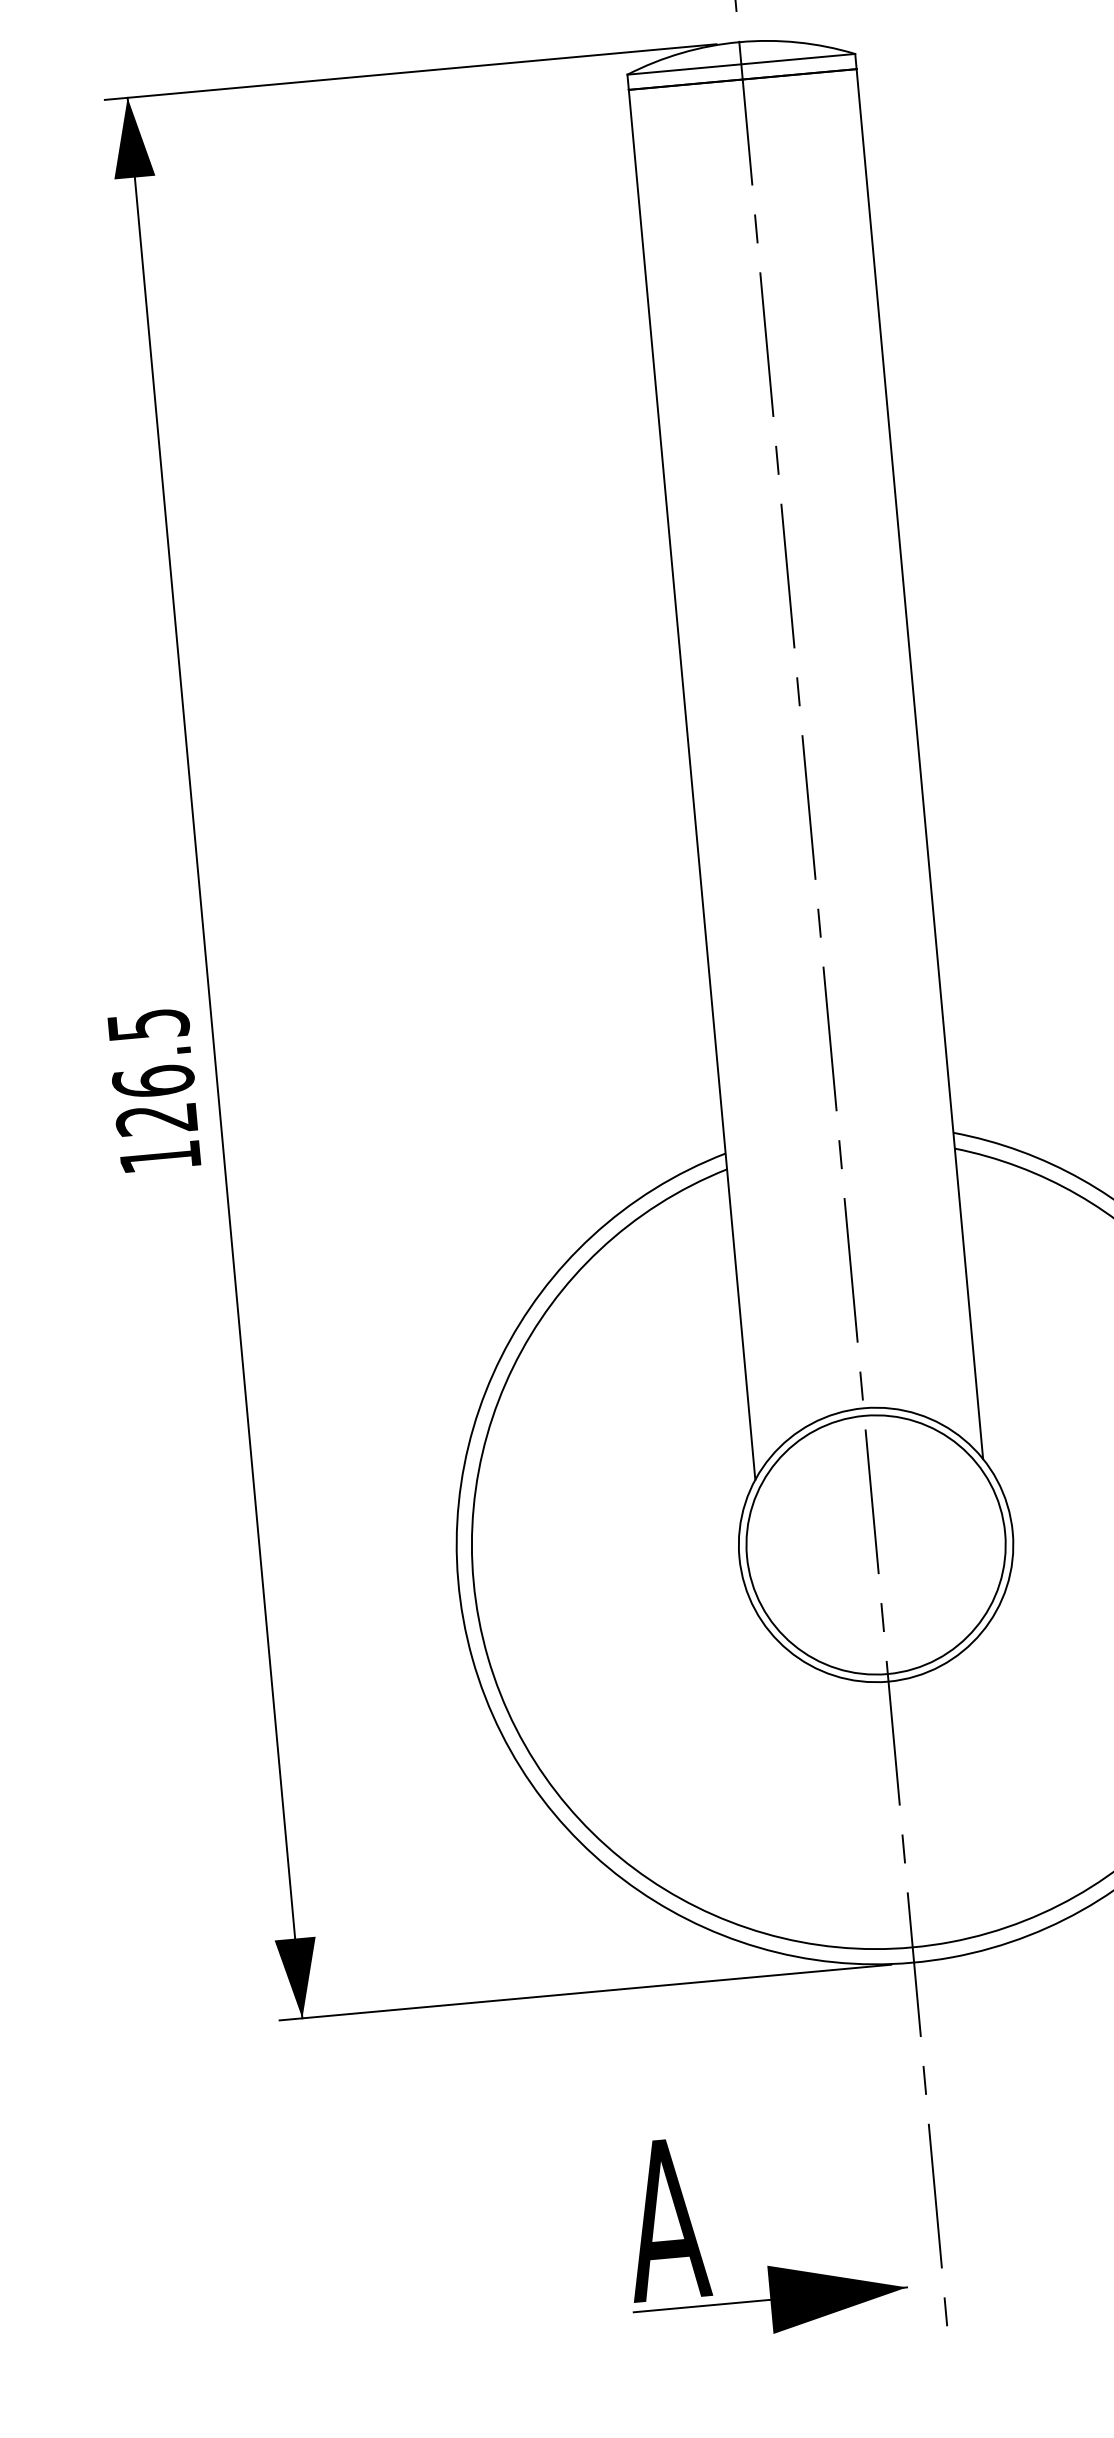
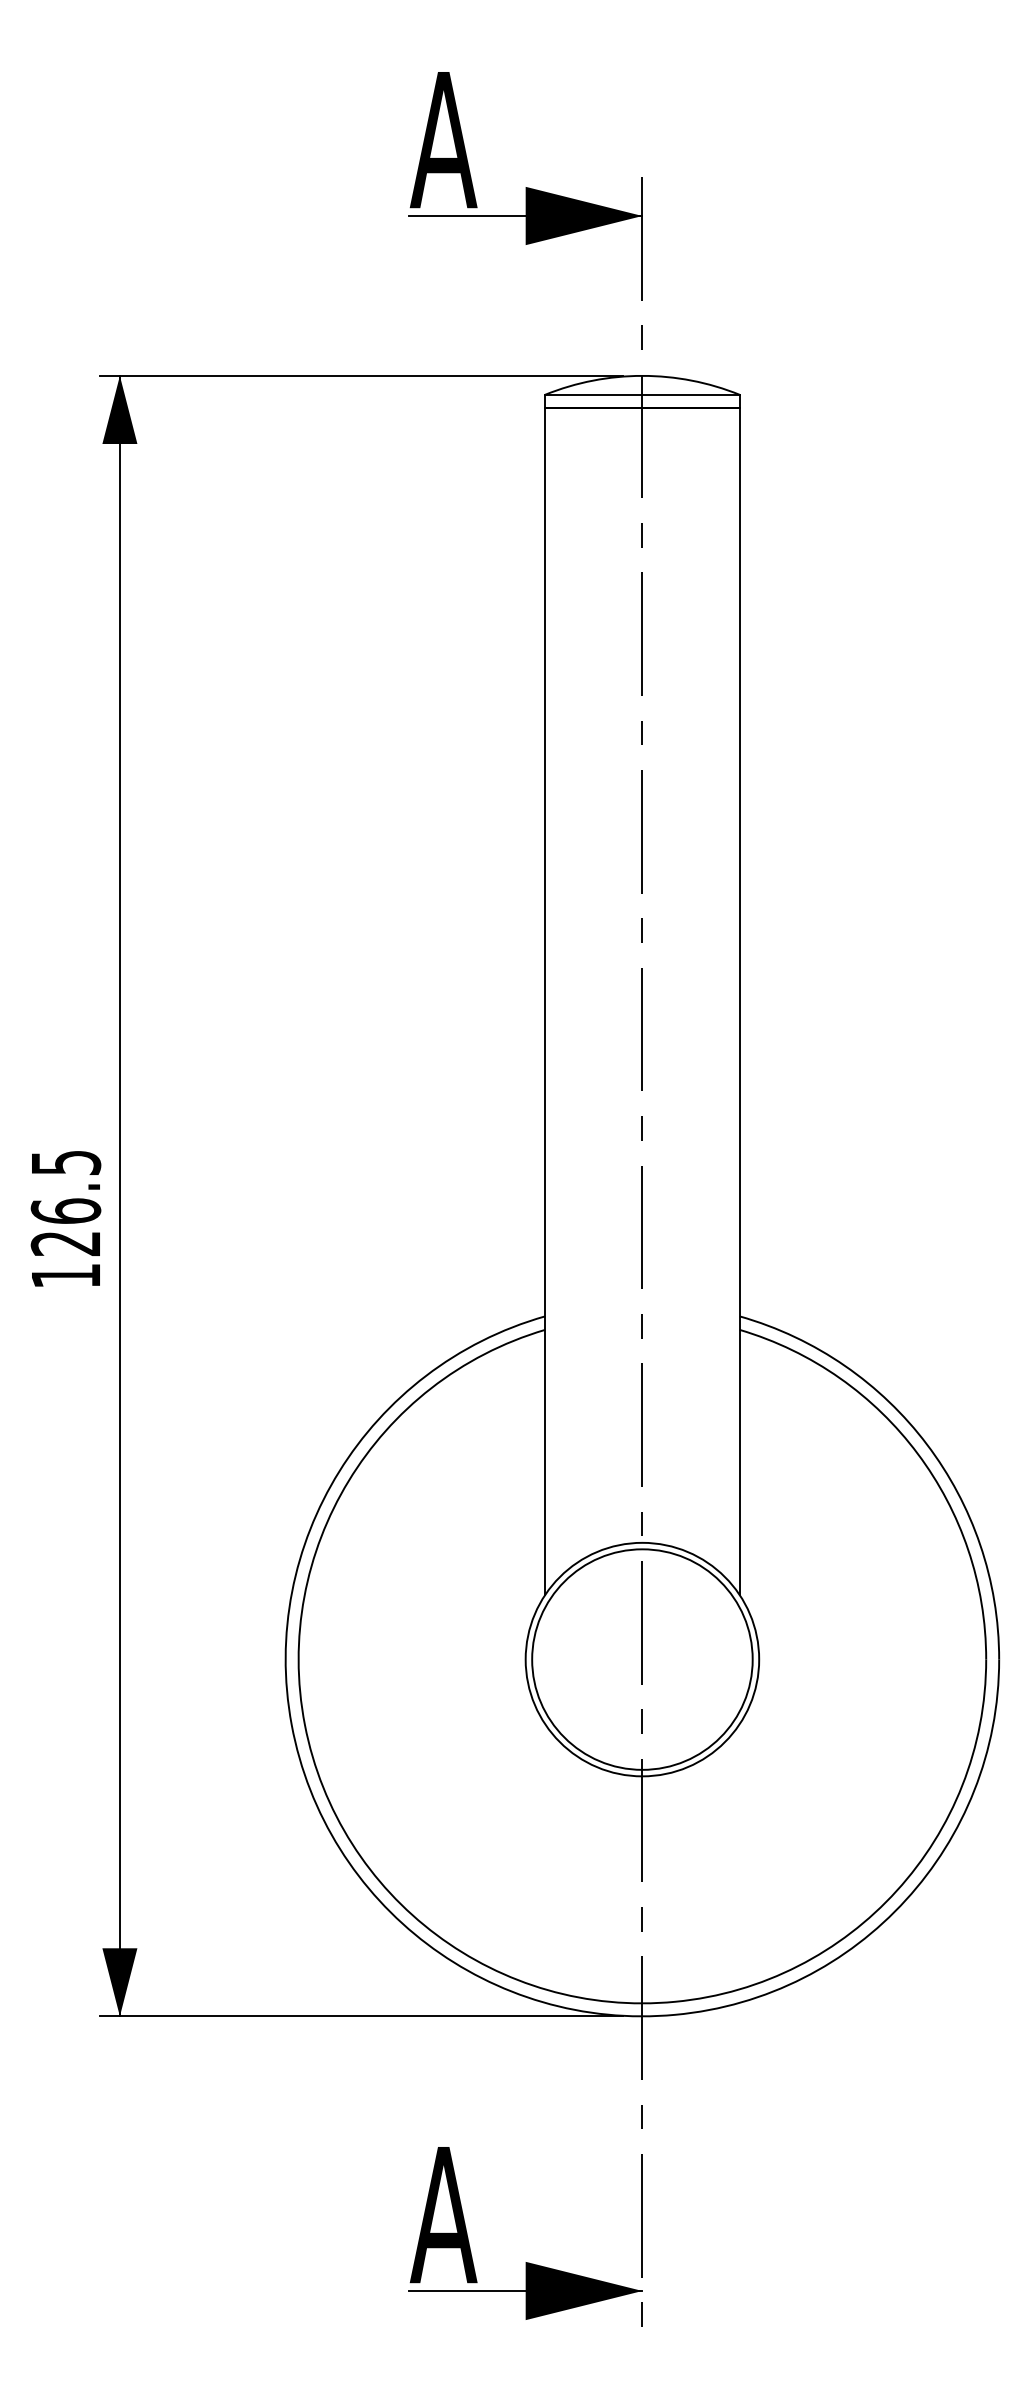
part: (767, 2266) -> (525, 2262), moved

